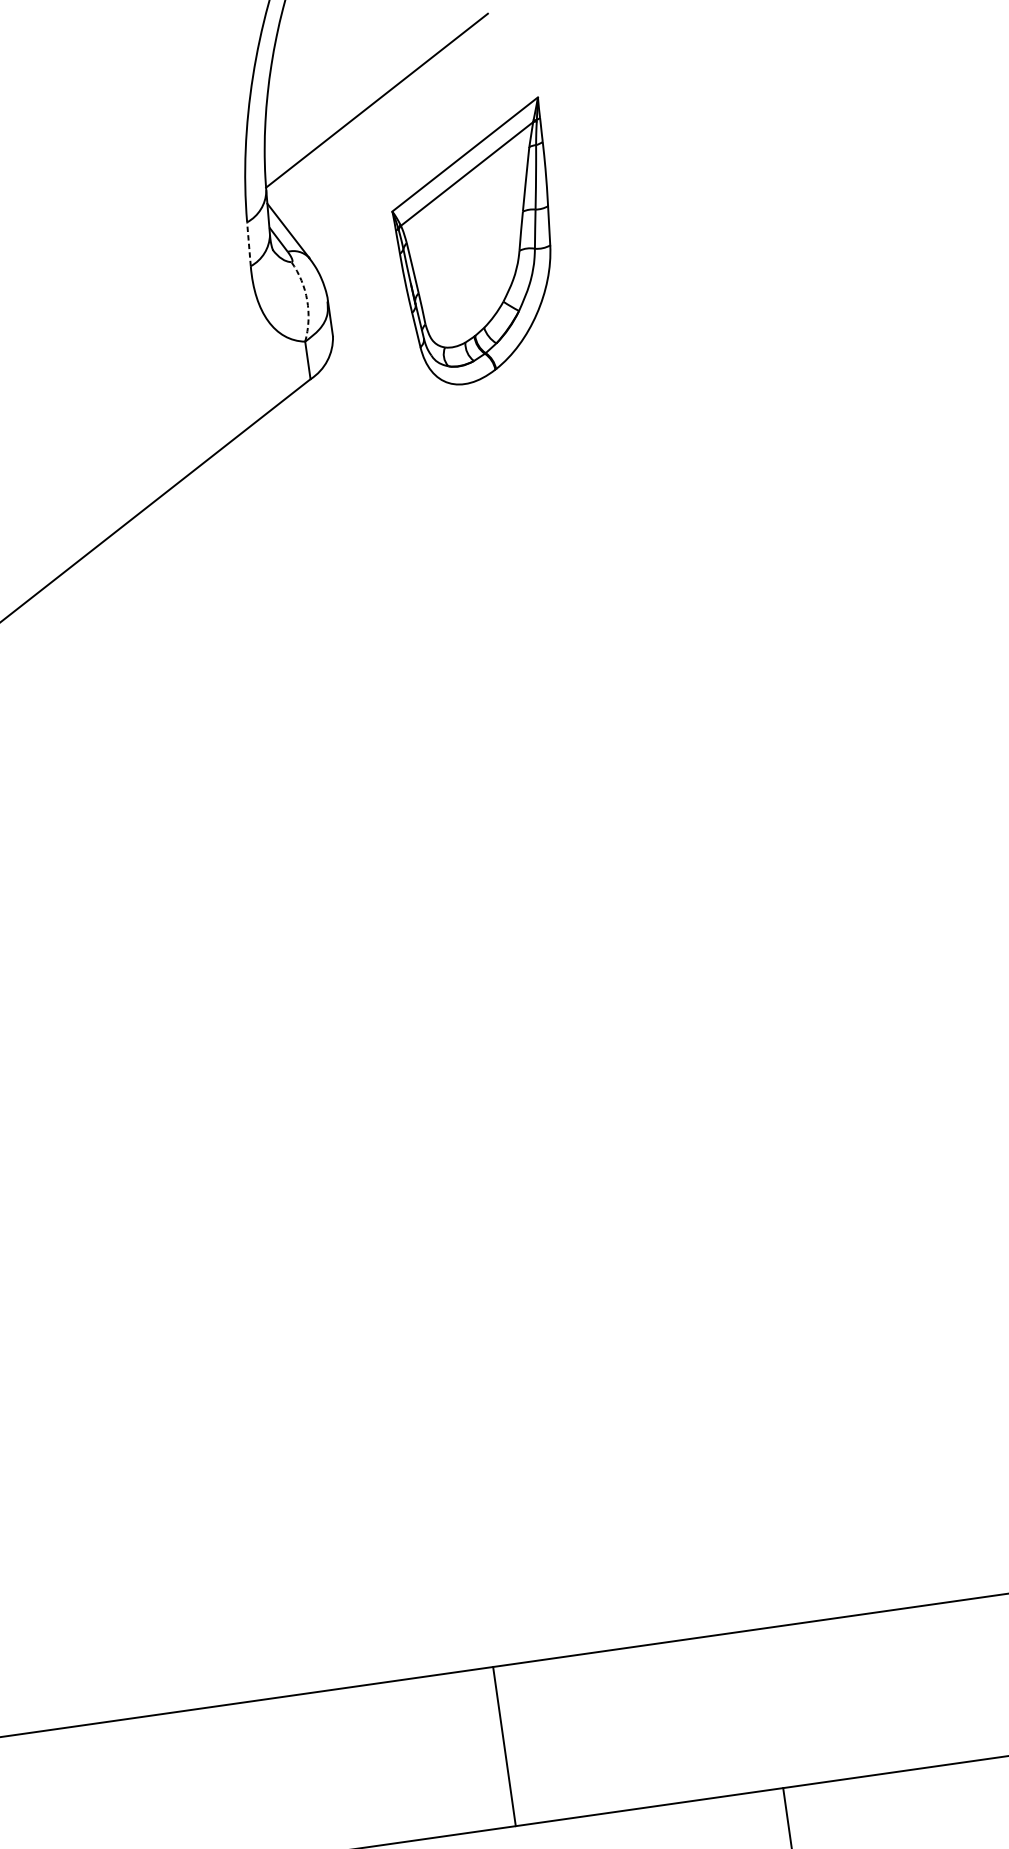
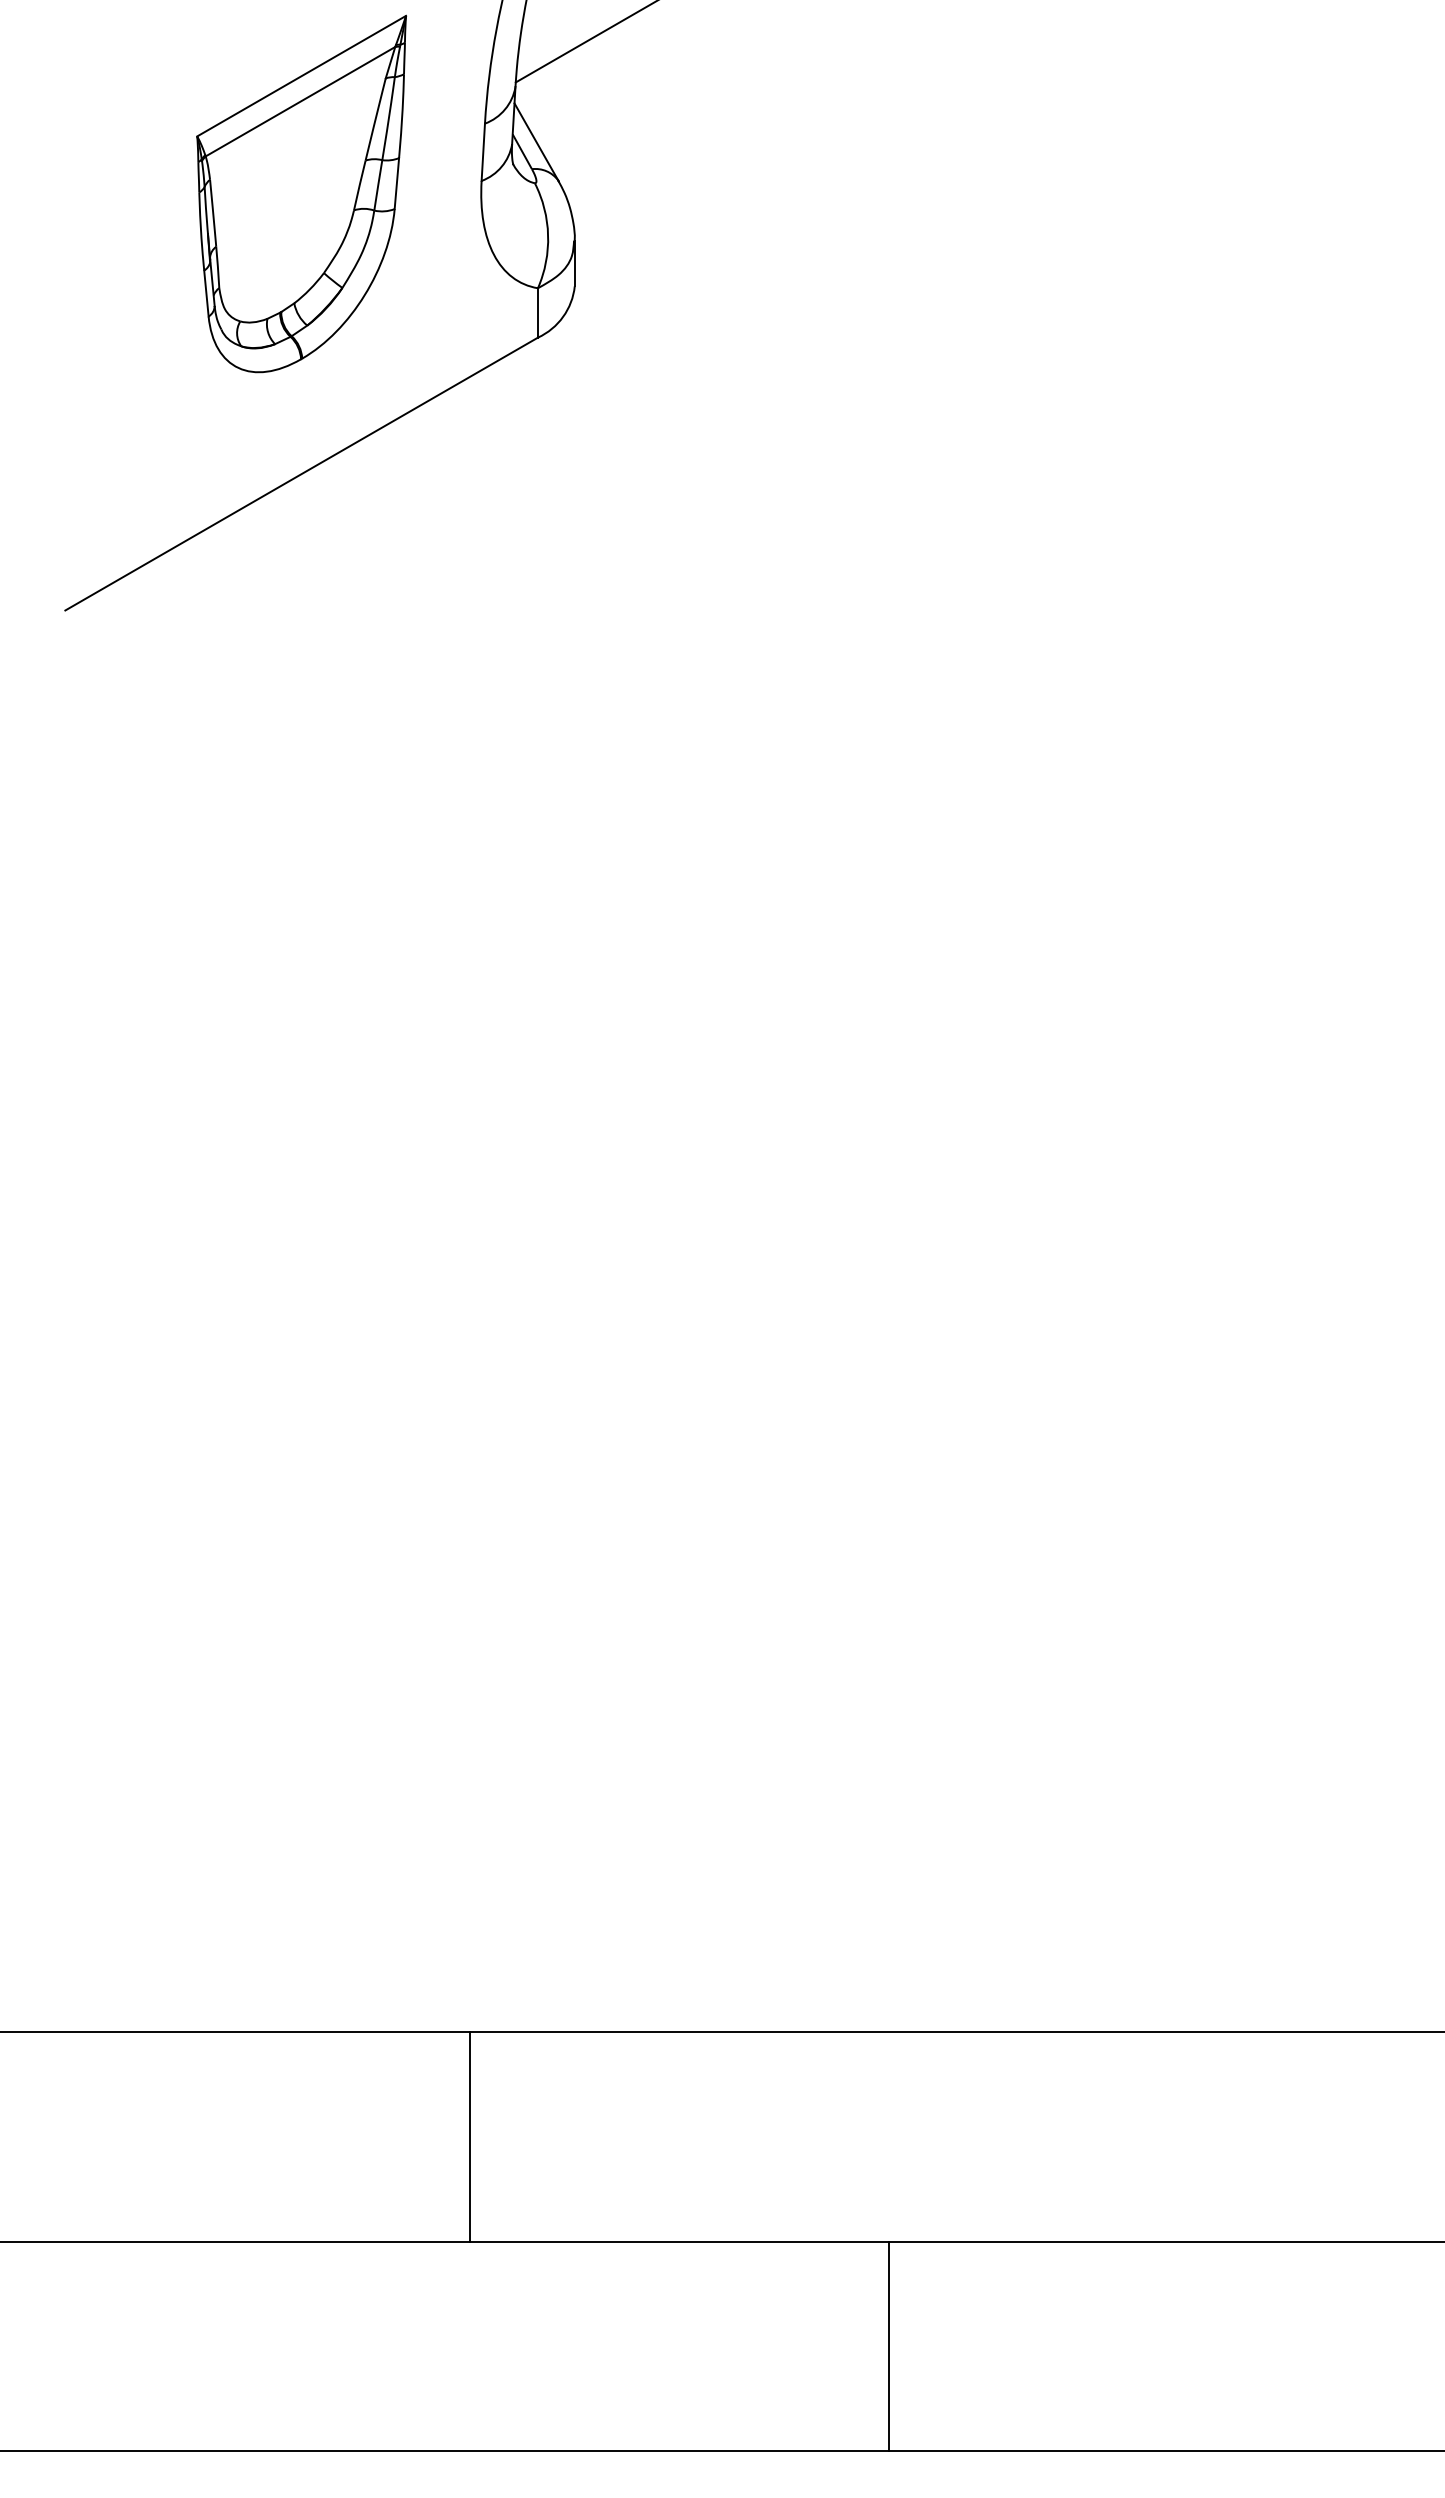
part: (477, 243) -> (301, 193), moved
line: (249, 244) -> (483, 152), dashed -> solid
arc: (307, 300) -> (548, 235), dashed -> solid
line: (504, 1746) -> (470, 2136), moved

